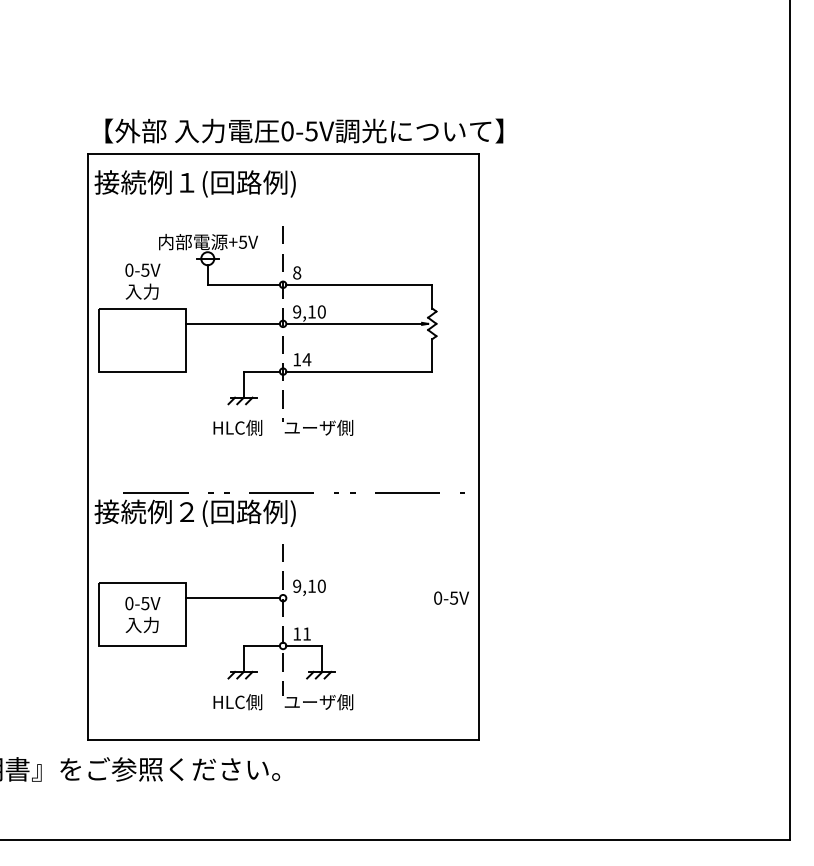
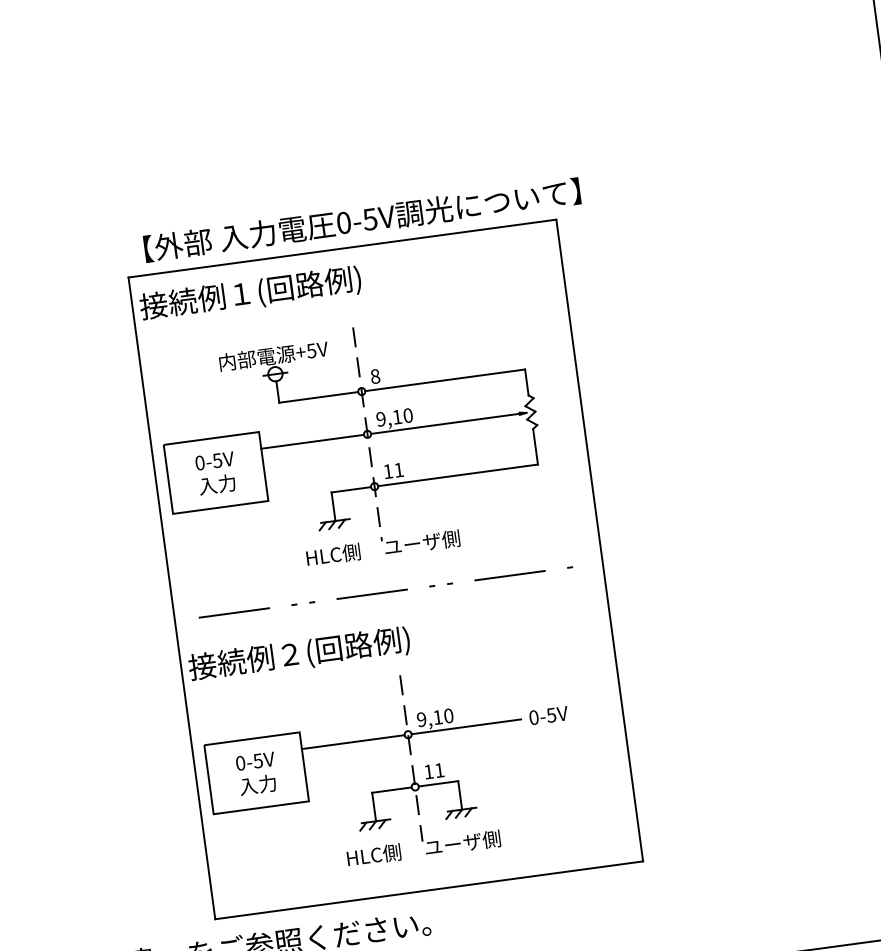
text: (142, 281) -> (216, 473), moved
text: (306, 359) -> (398, 469), 14 -> 11
line: (293, 492) -> (384, 592), moved
text: (451, 597) -> (548, 714), moved
line: (336, 598) -> (466, 727), added

